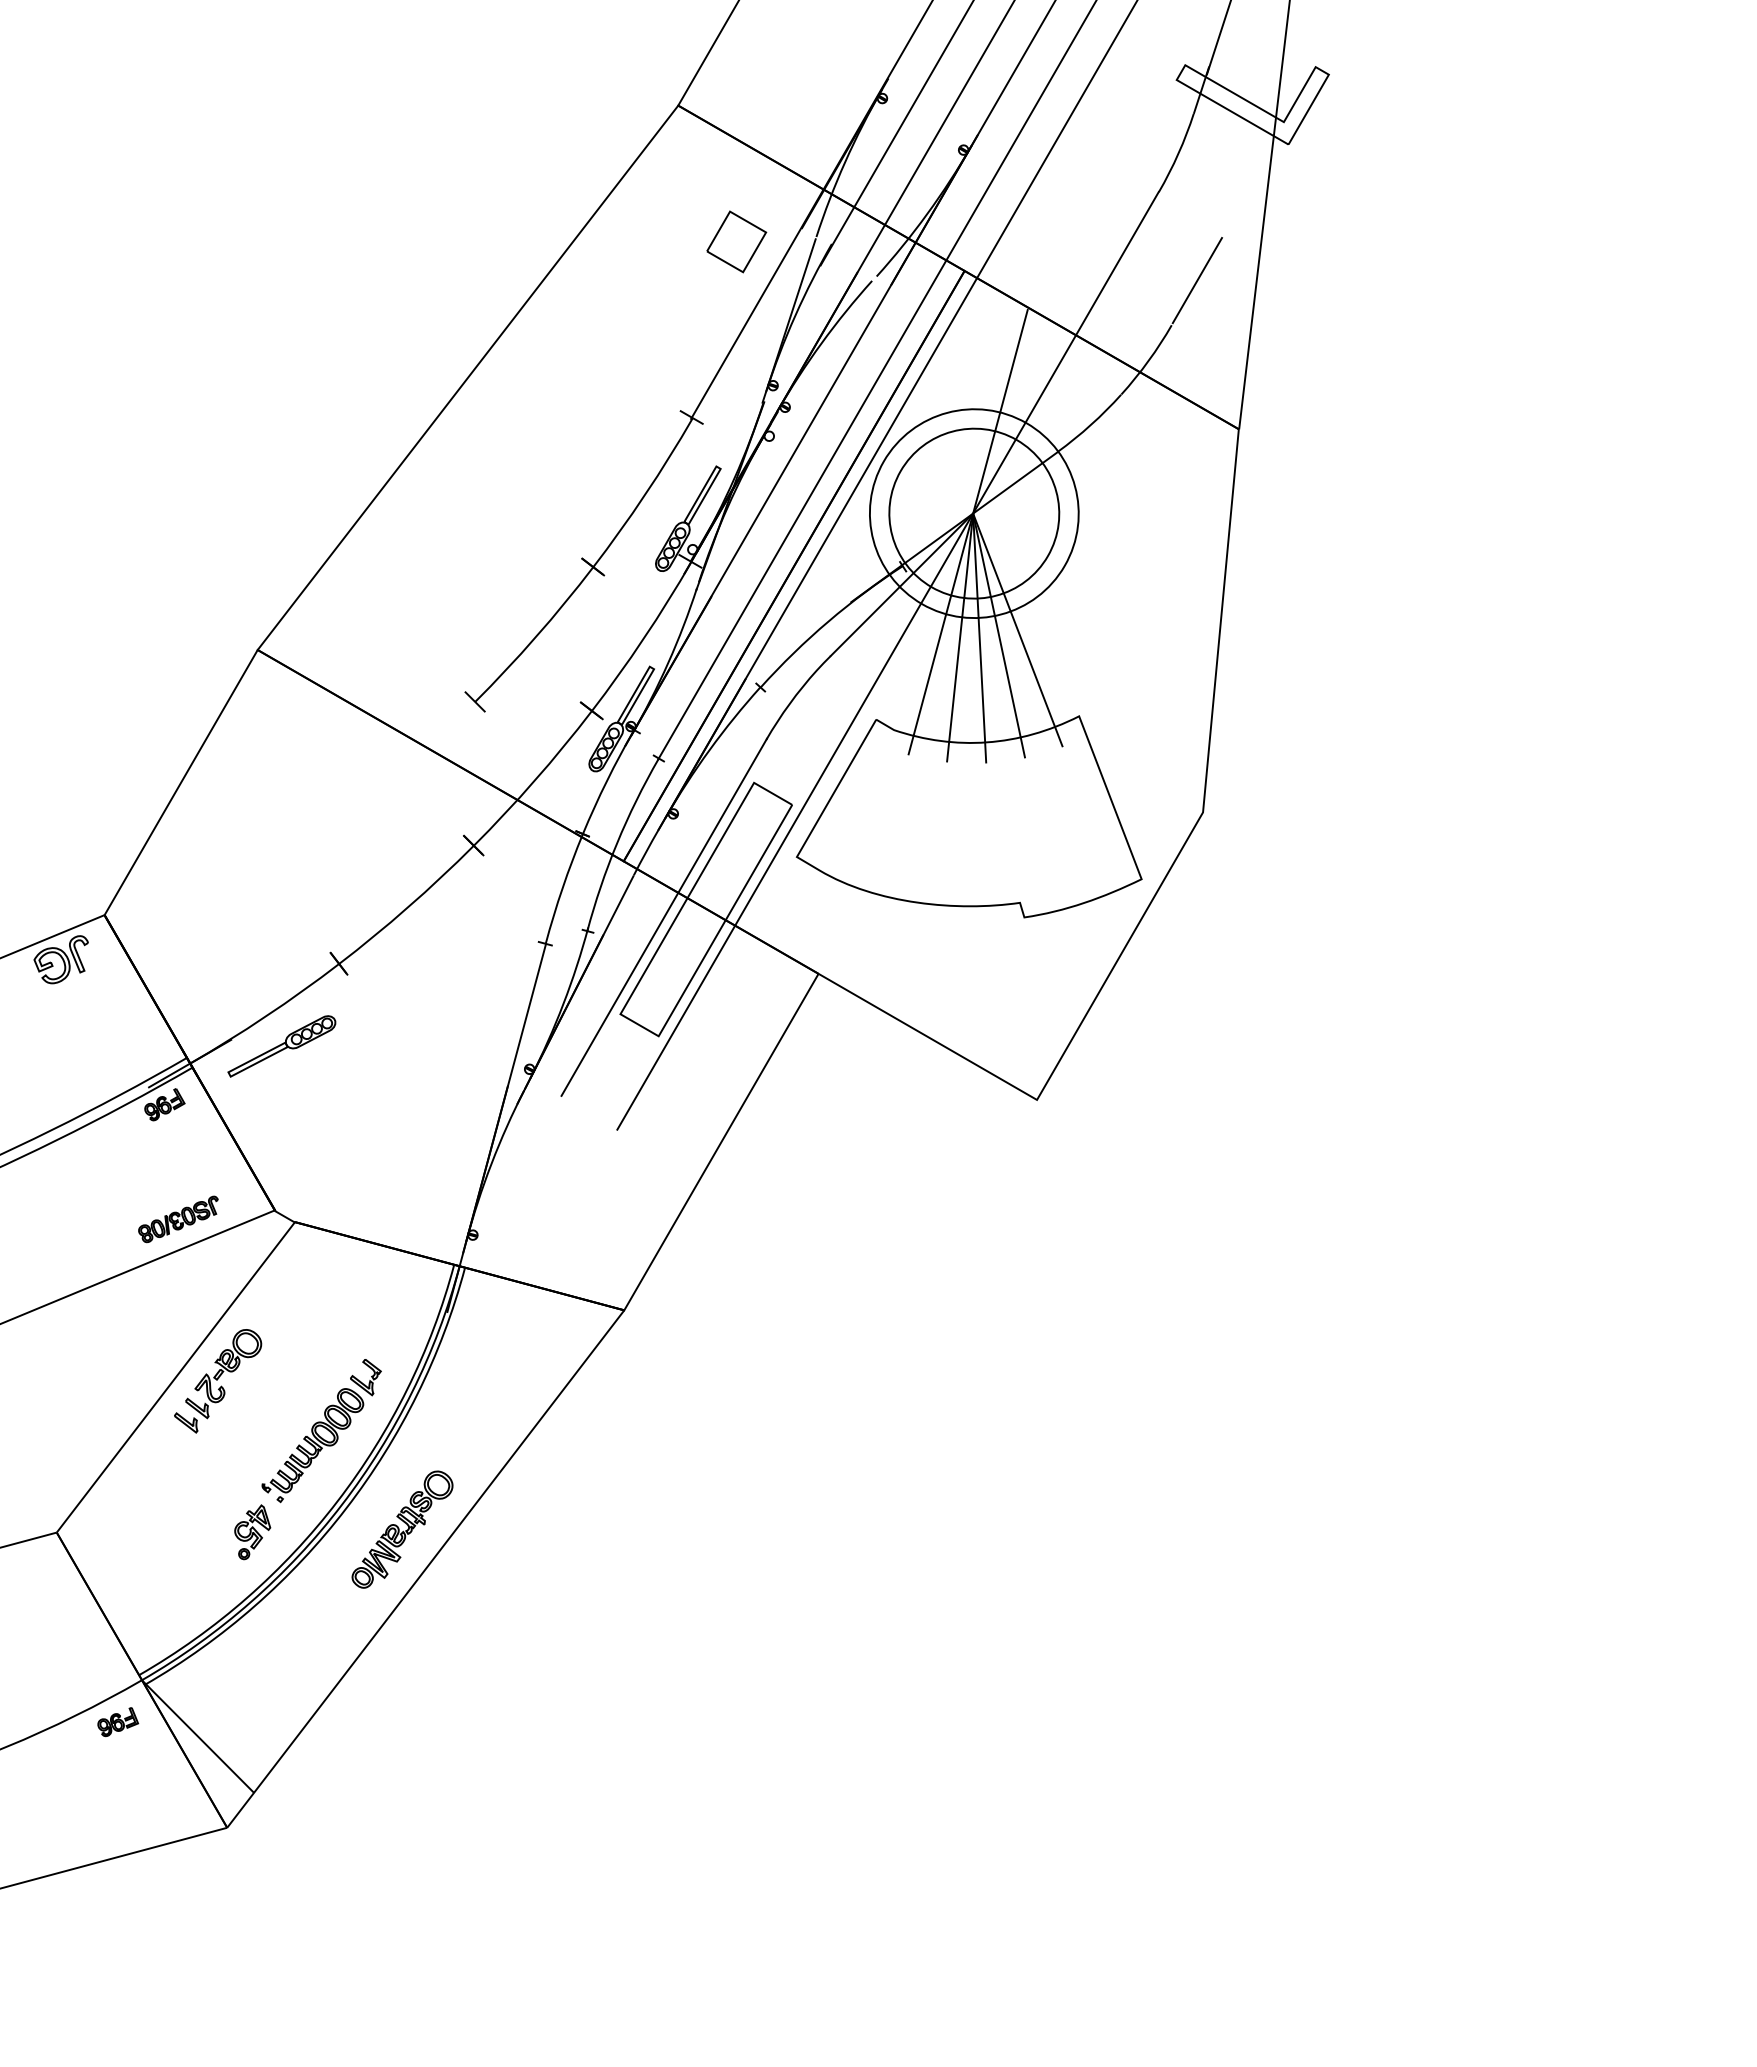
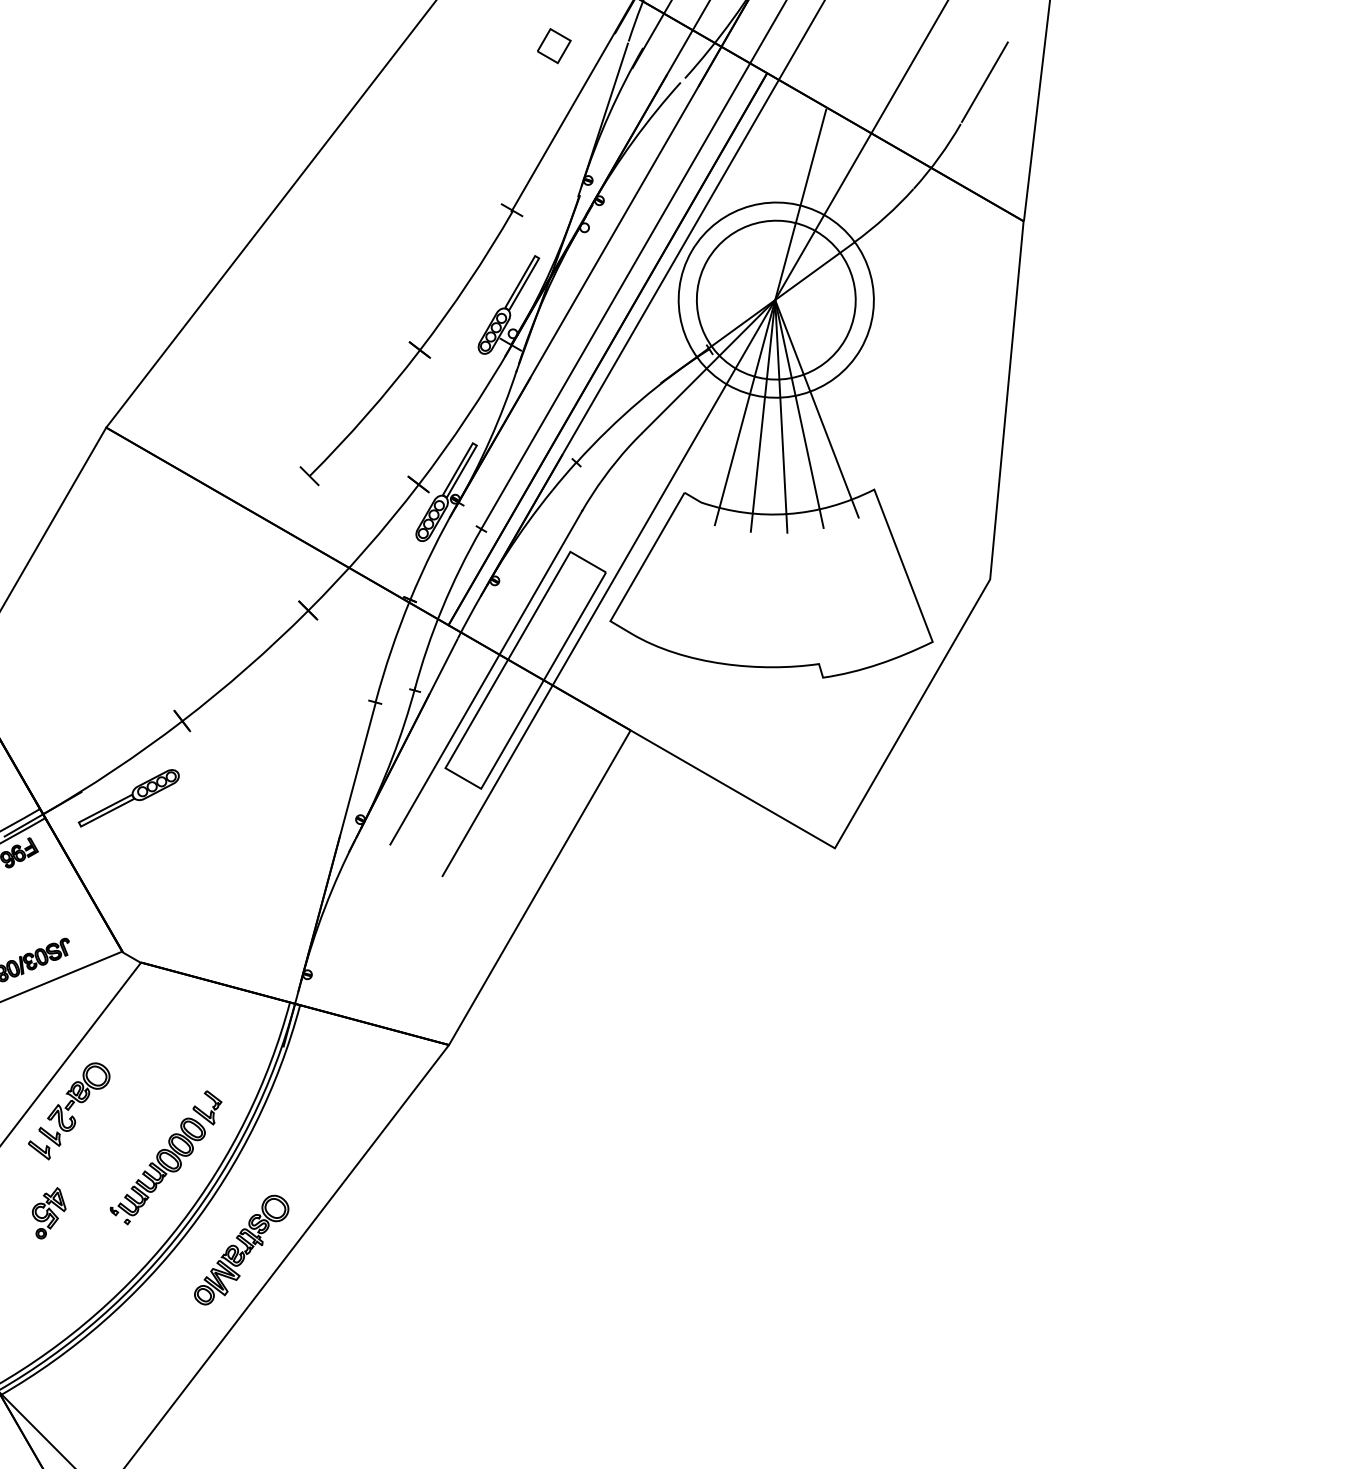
part: (736, 241) -> (553, 45), size x0.6
part: (252, 1532) -> (49, 1213), moved

